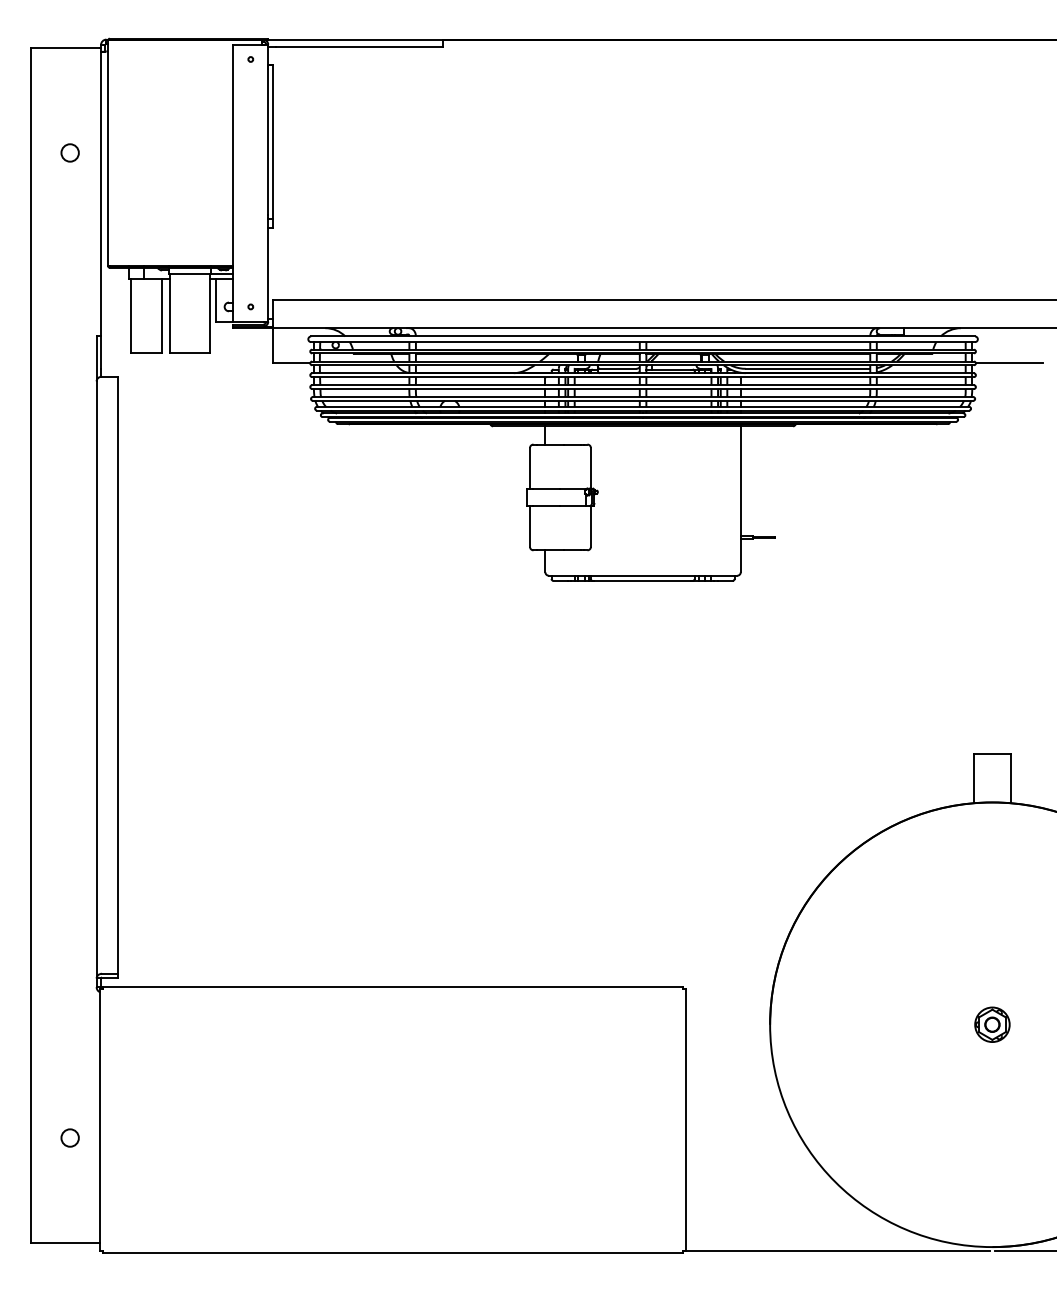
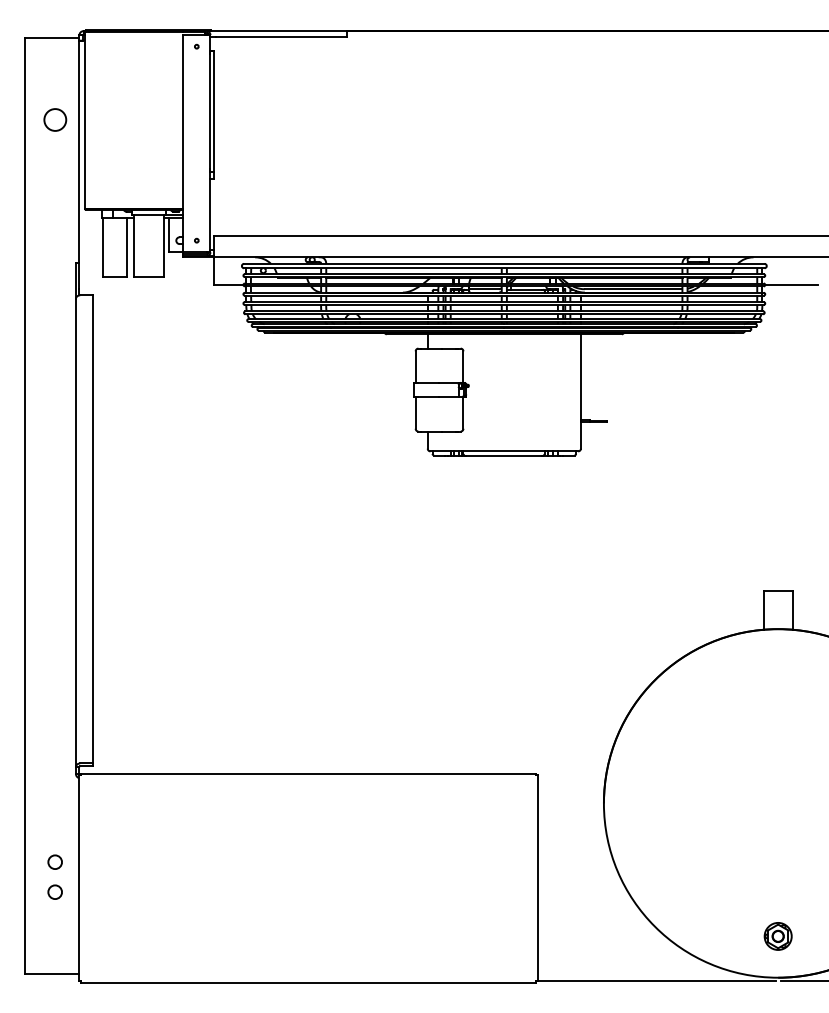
circle: (69, 152) -> (54, 119), size x1.6
part: (991, 1024) -> (777, 936), moved
circle: (69, 1098) -> (54, 861), added

